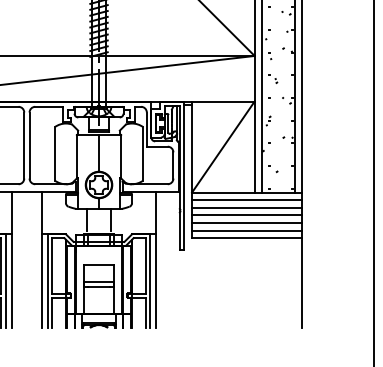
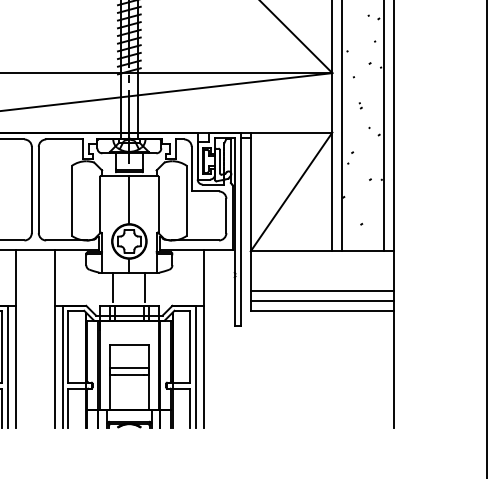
line: (247, 200) -> (323, 261), removed
line: (247, 207) -> (323, 270), removed
line: (247, 215) -> (323, 281), removed

